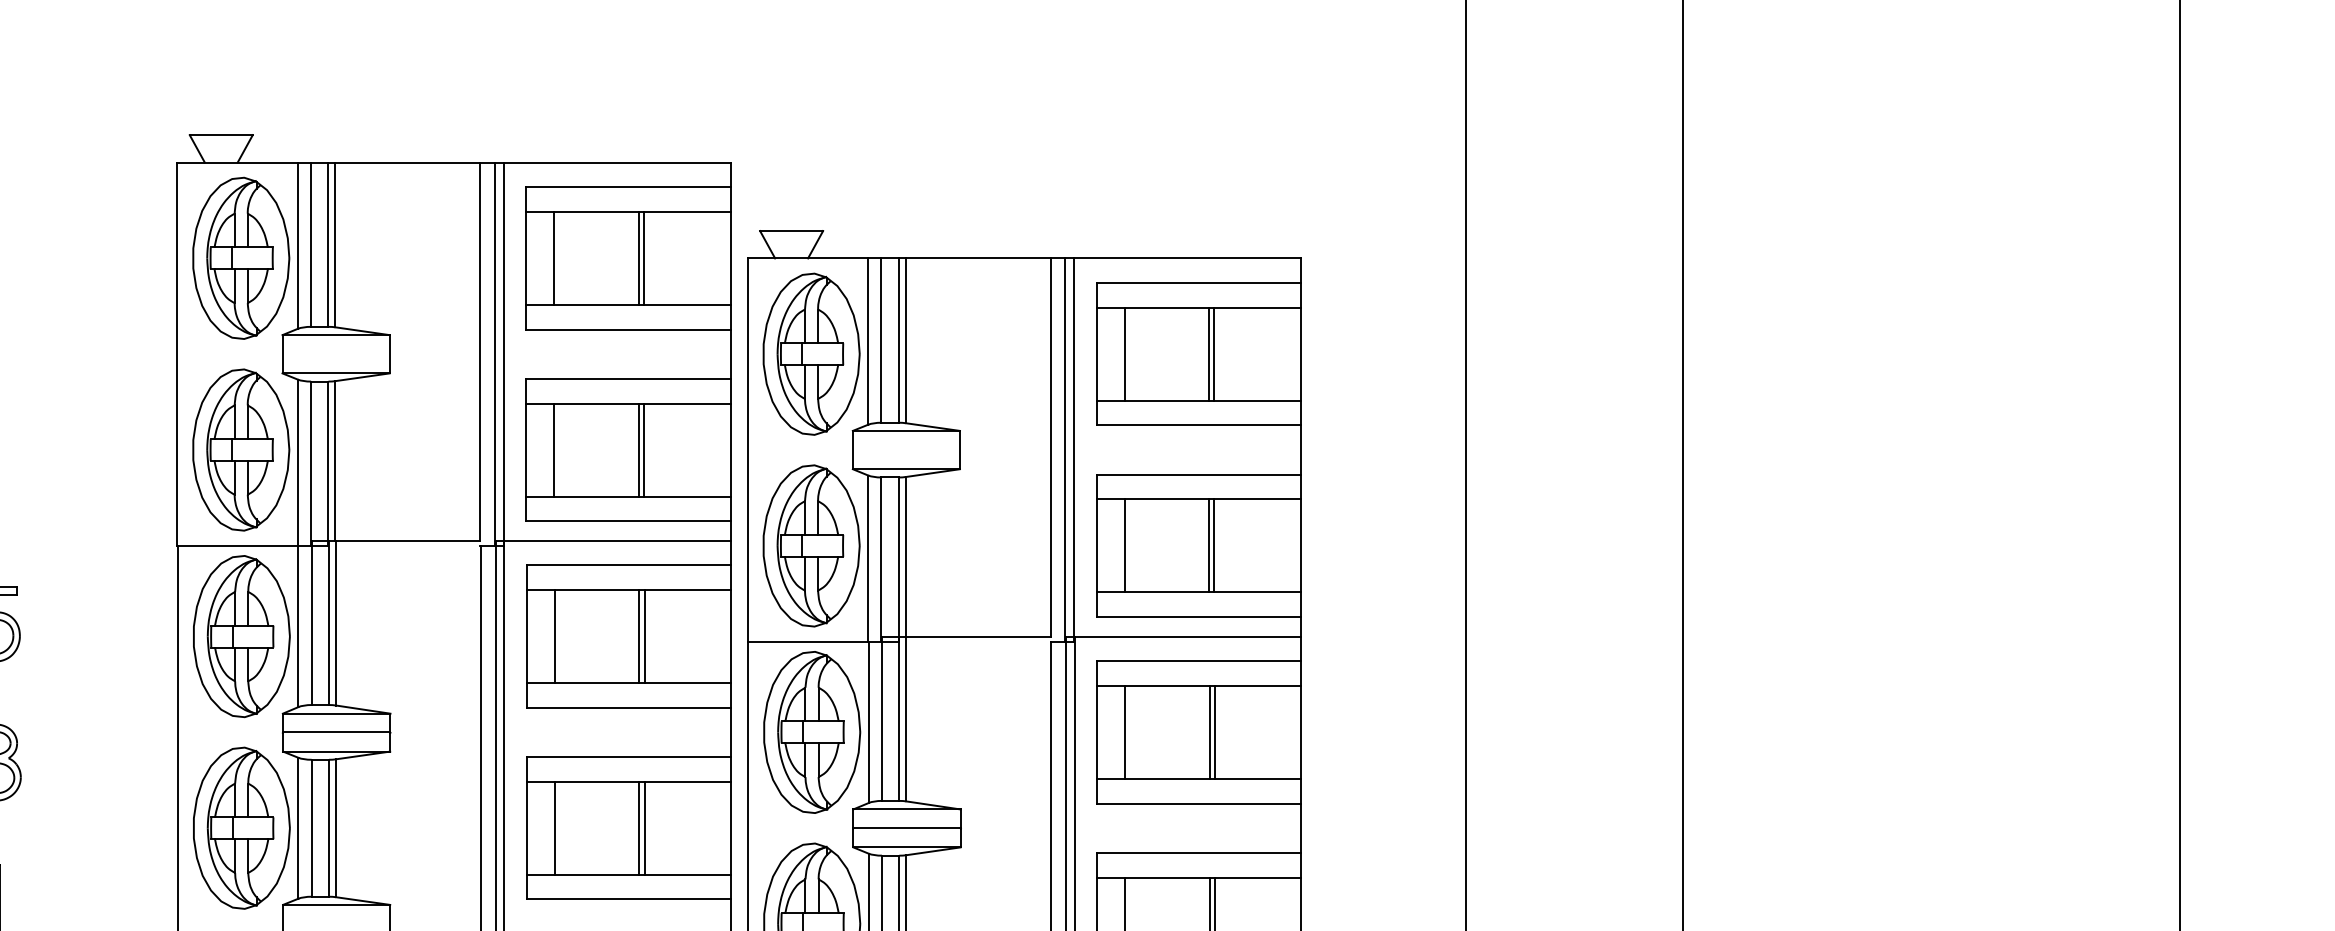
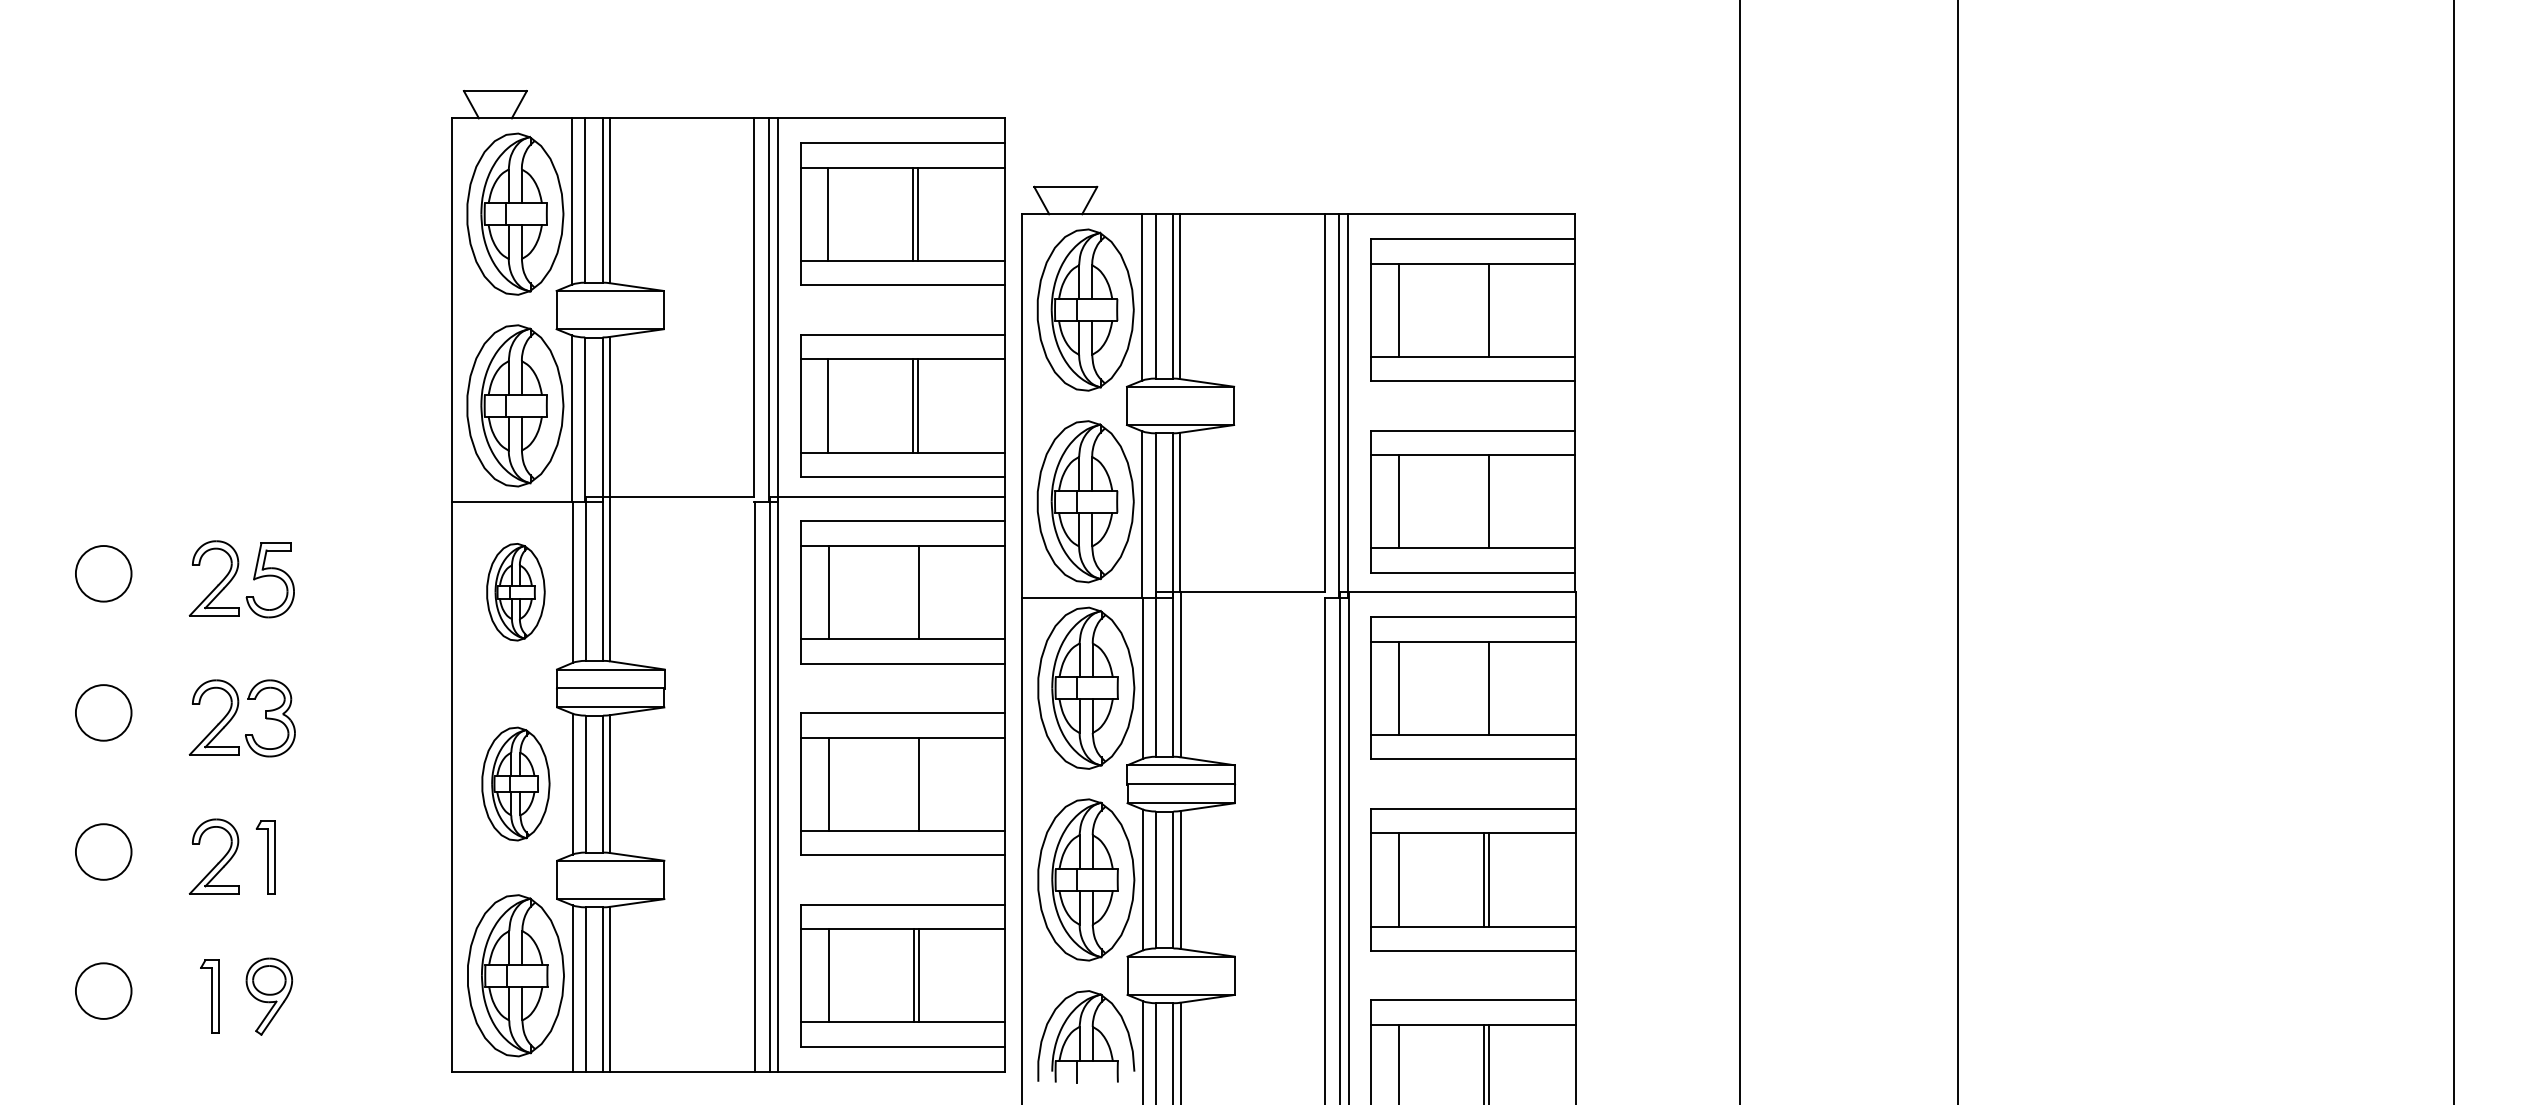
line: (1209, 353) -> (1483, 309), removed
line: (1209, 545) -> (1483, 501), removed
part: (241, 635) -> (515, 591), size x0.6
line: (639, 636) -> (913, 592), removed
line: (1209, 731) -> (1483, 687), removed
part: (241, 827) -> (515, 783), size x0.7
line: (639, 827) -> (913, 783), removed

